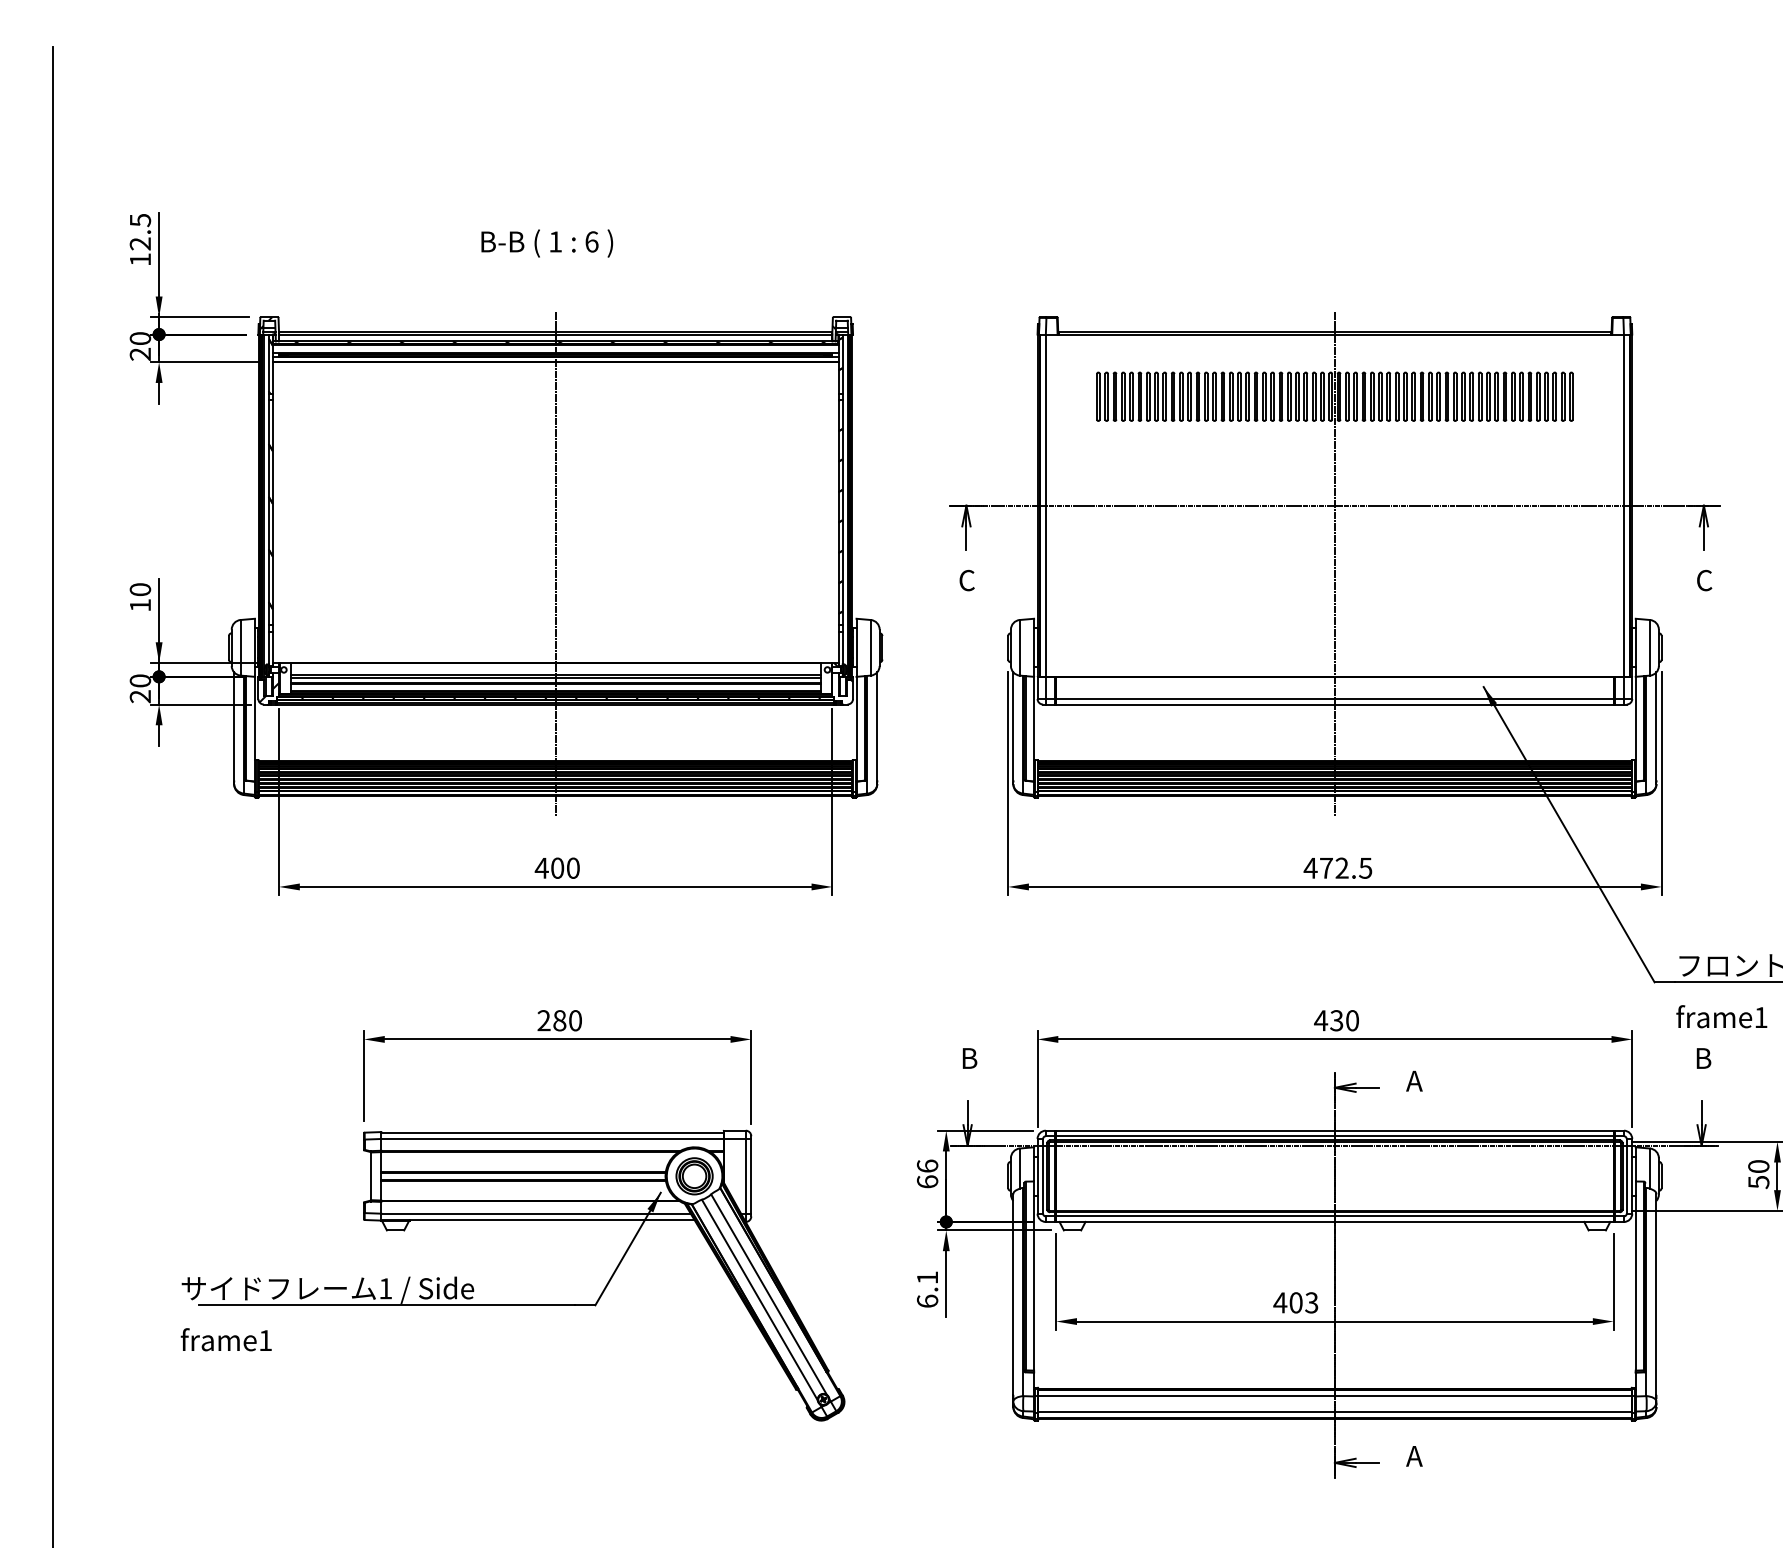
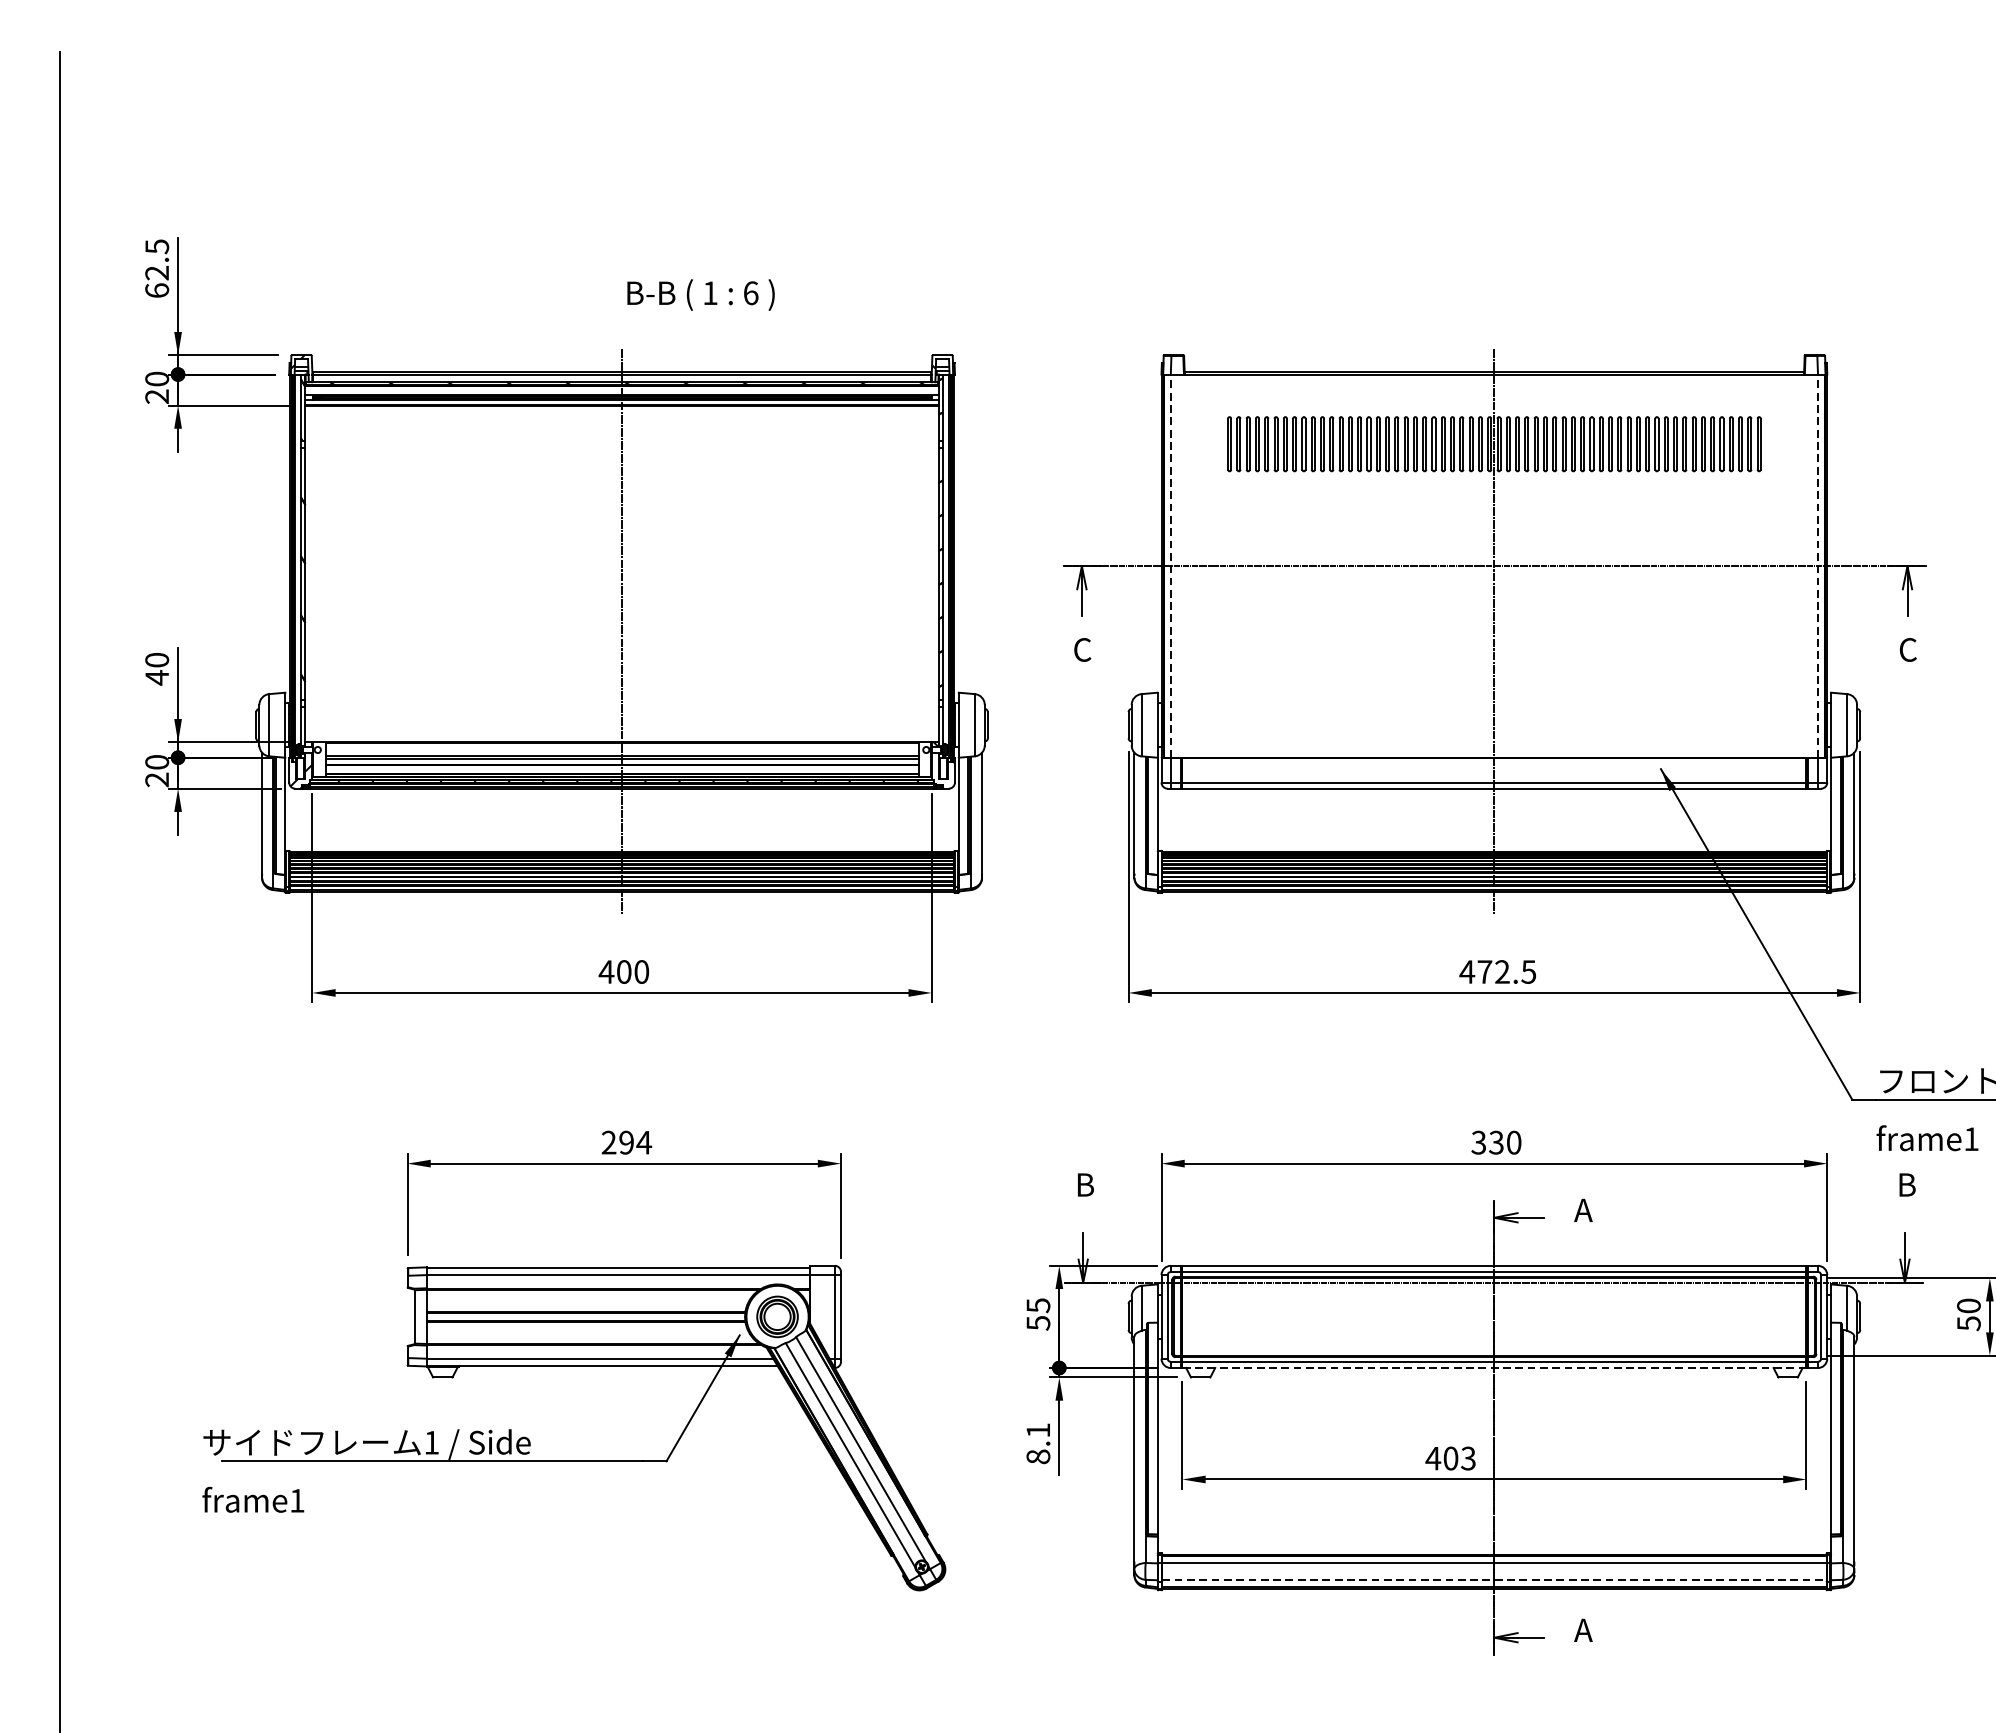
text: (547, 243) -> (701, 294), moved
text: (140, 259) -> (157, 290), 12.5 -> 62.5
line: (1046, 505) -> (1171, 565), solid -> dashed
line: (1623, 505) -> (1817, 565), solid -> dashed
text: (140, 605) -> (157, 677), 10 -> 40
text: (567, 1020) -> (635, 1142), 280 -> 294
text: (1321, 1020) -> (1479, 1142), 430 -> 330
text: (927, 1173) -> (1038, 1313), 66 -> 55
line: (1334, 1221) -> (1493, 1367), solid -> dashed
text: (927, 1300) -> (1038, 1455), 6.1 -> 8.1
line: (1334, 1411) -> (1493, 1580), solid -> dashed

